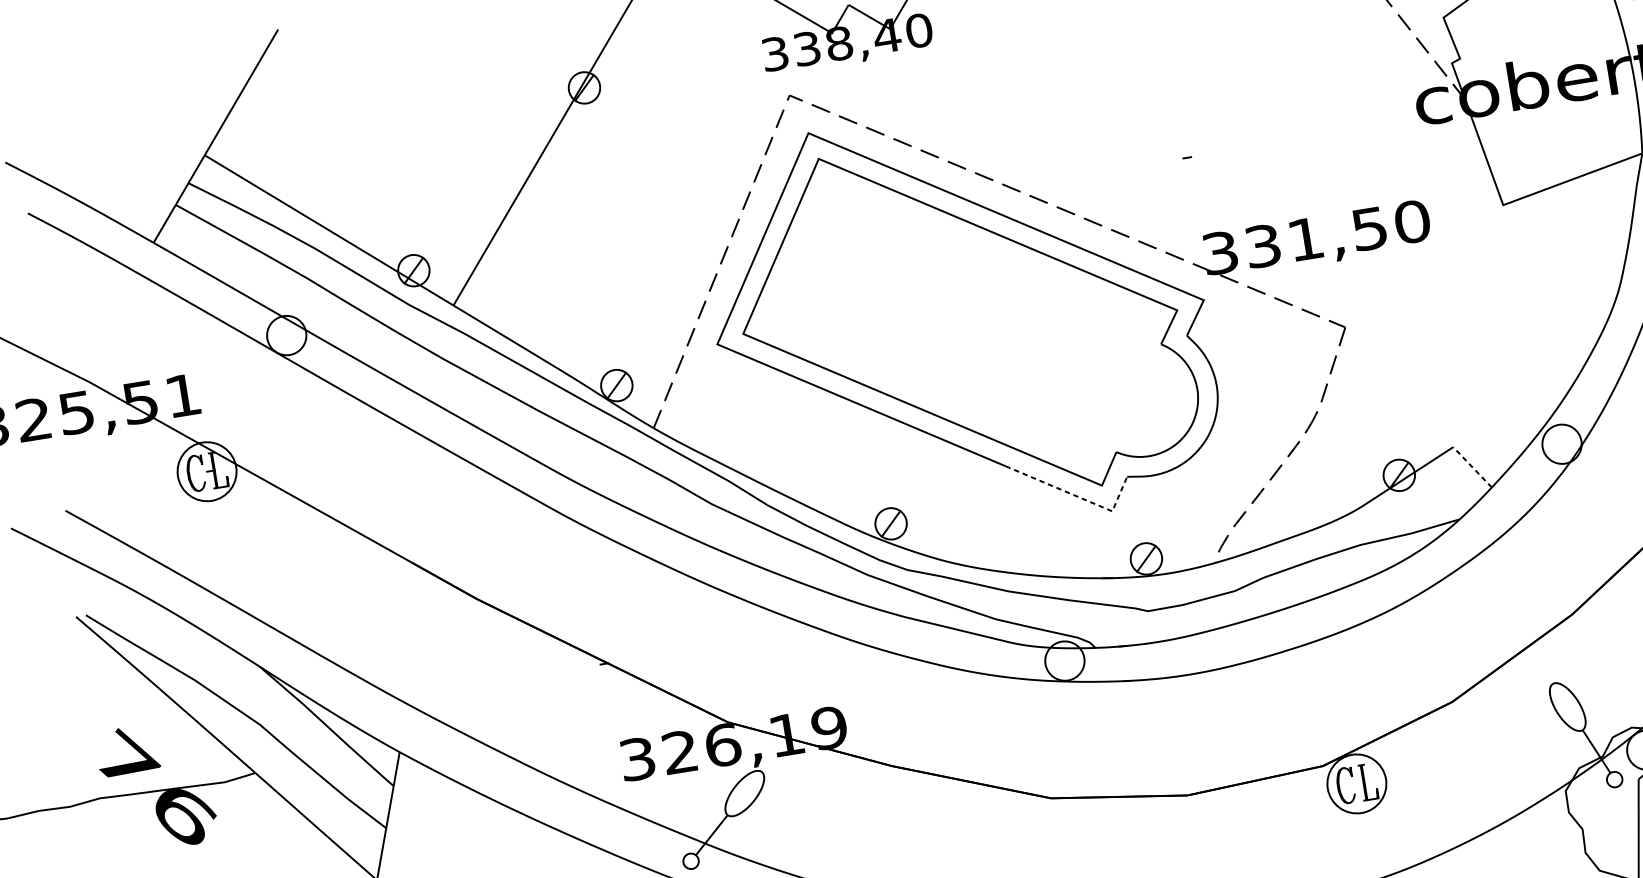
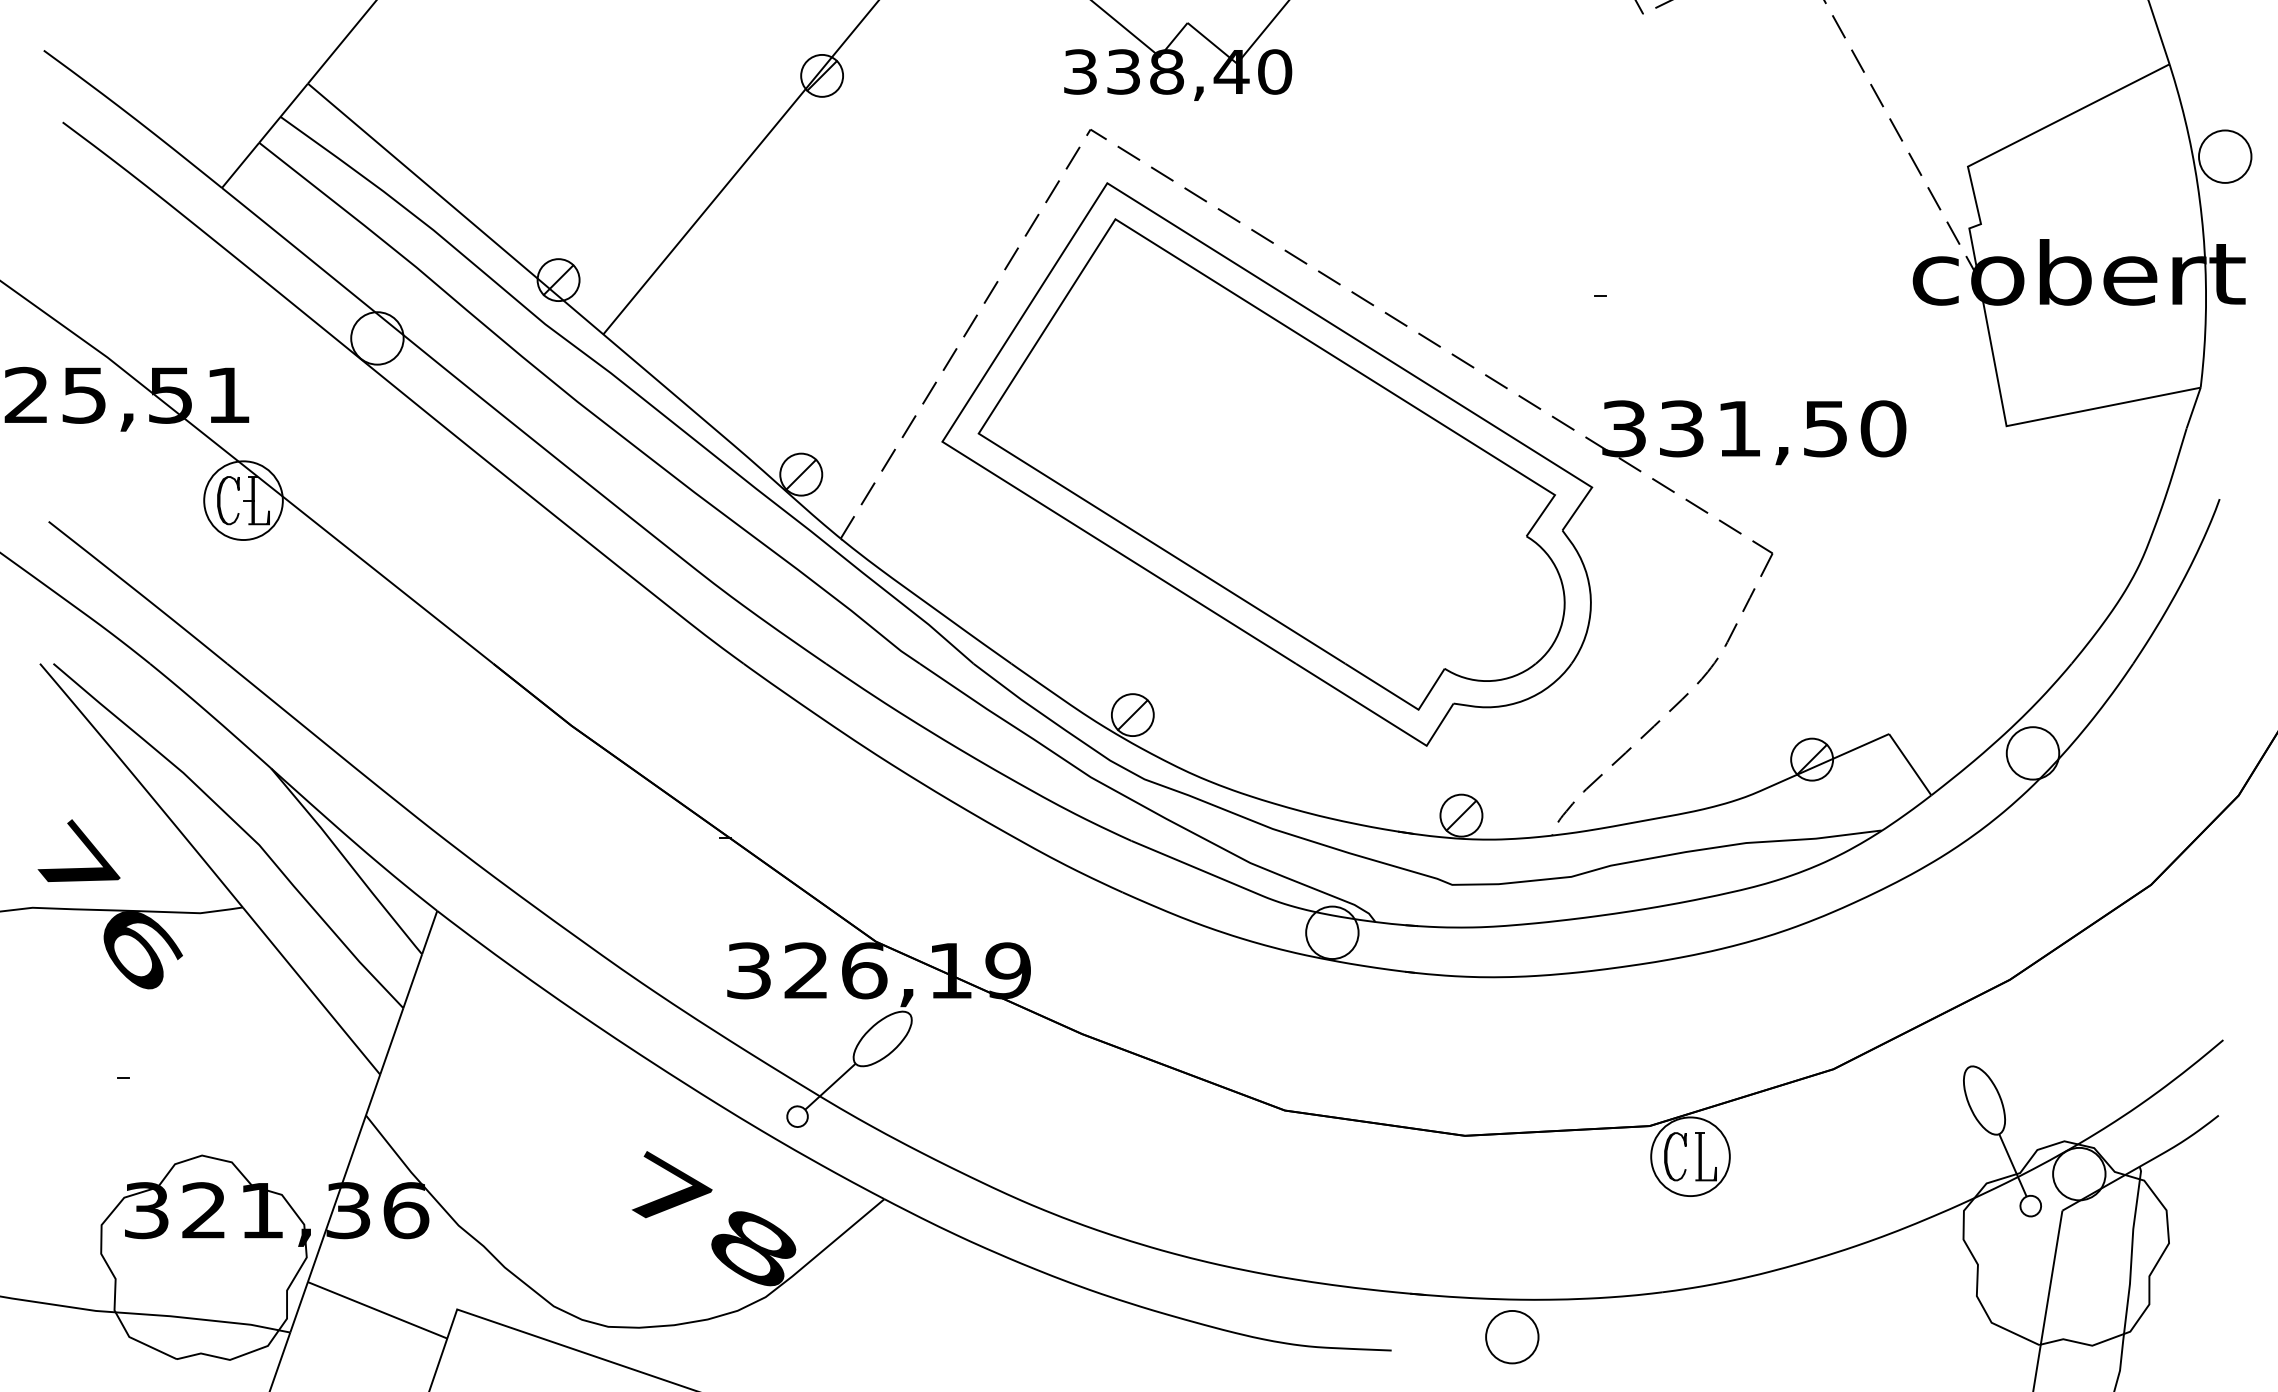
line: (1471, 467) -> (1909, 764), dashed -> solid
line: (1077, 496) -> (1383, 718), dashed -> solid

